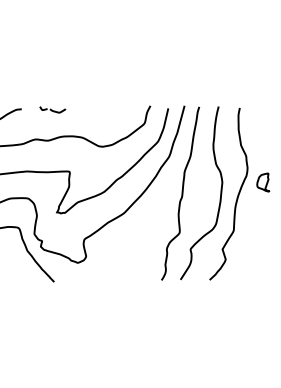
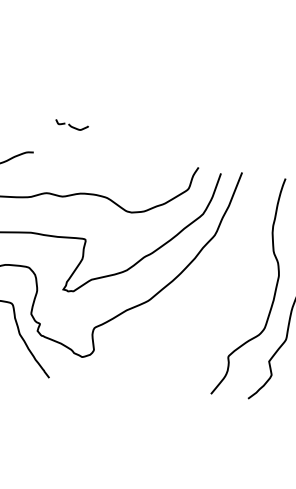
part: (52, 109) -> (71, 124), moved
curve: (181, 193) -> (225, 284), removed

